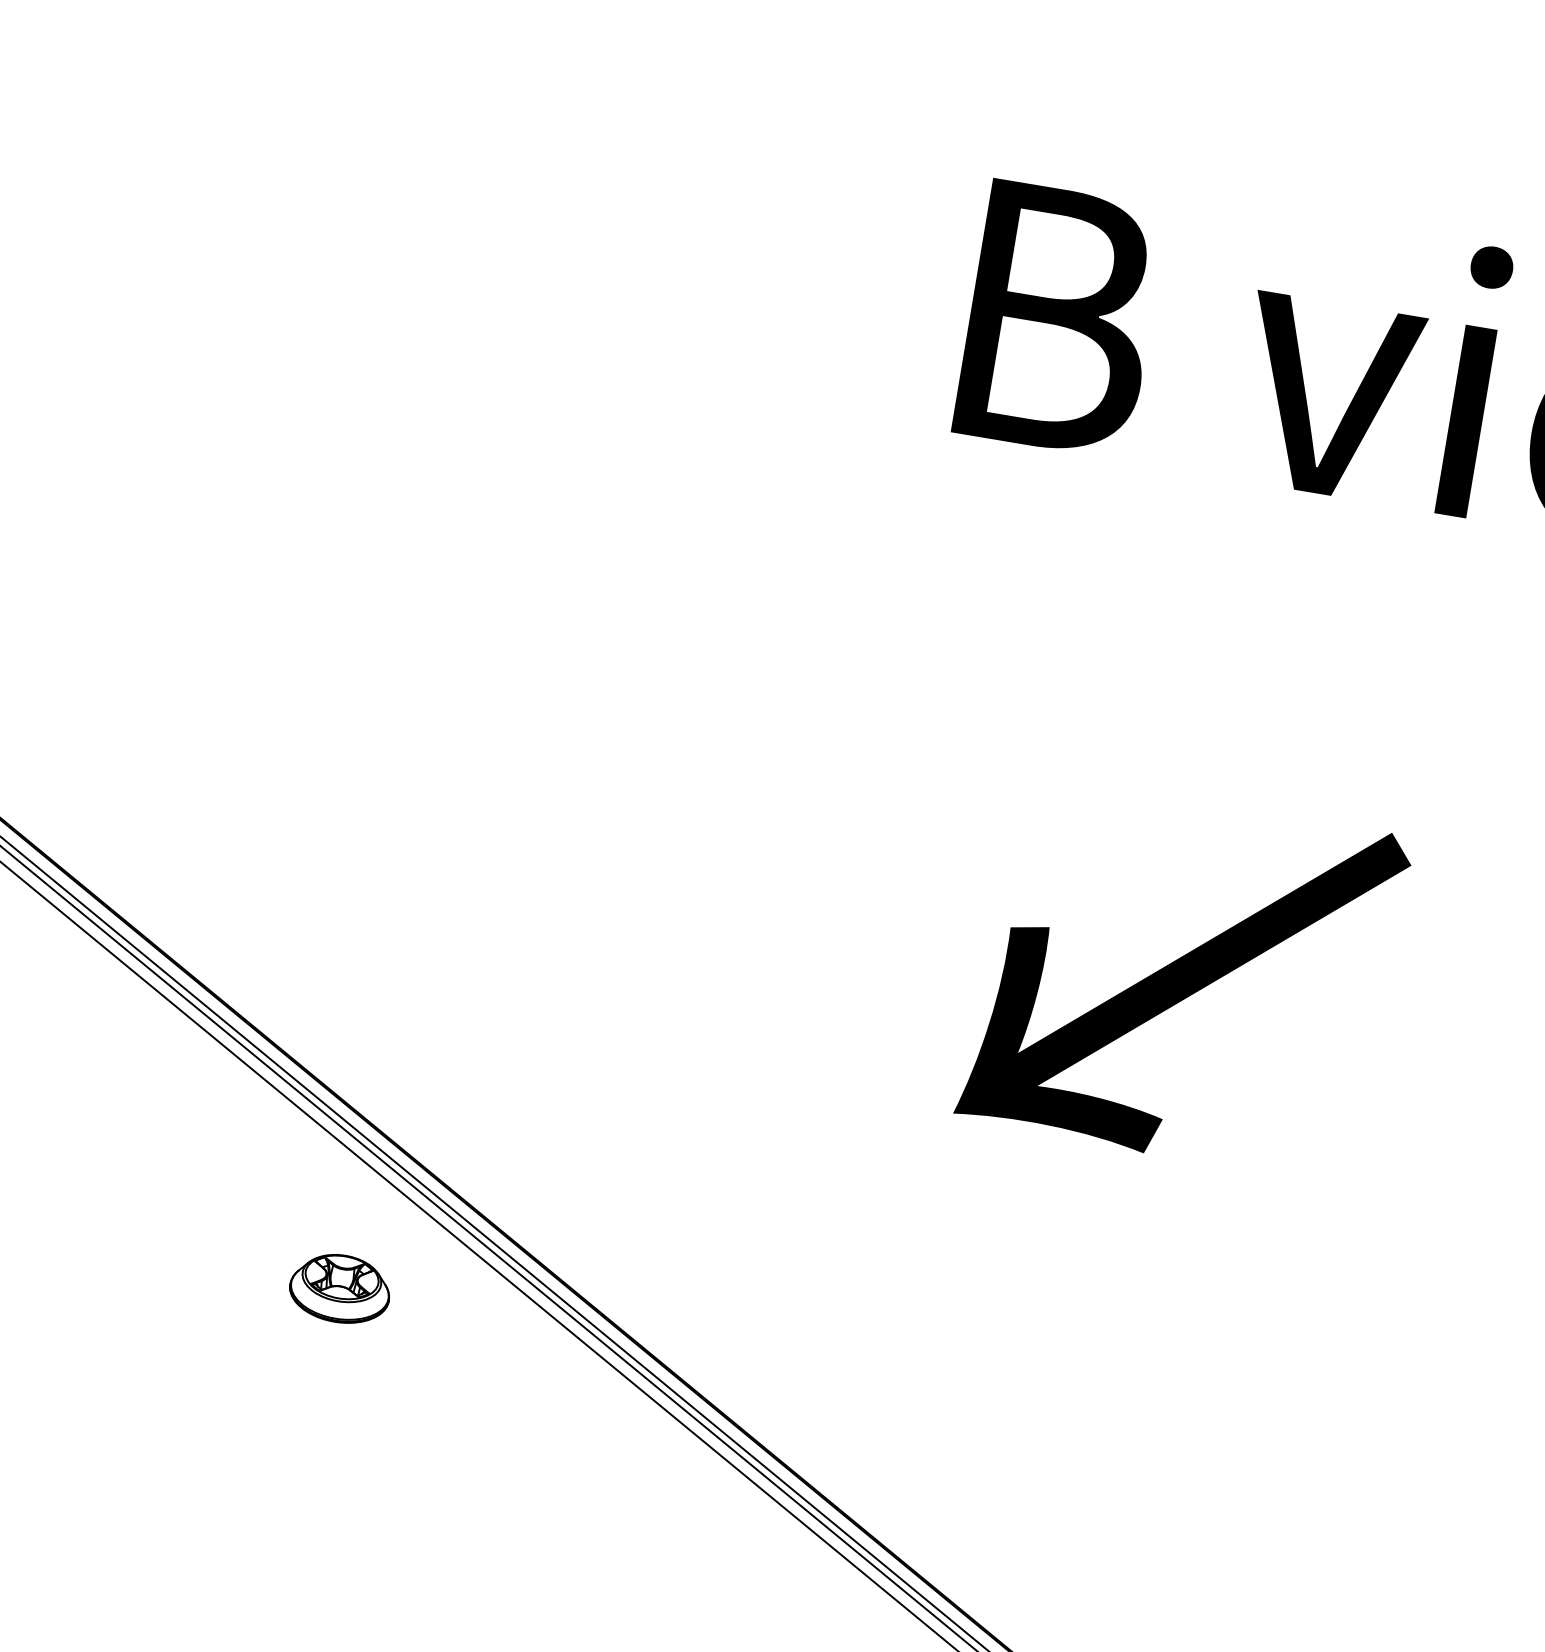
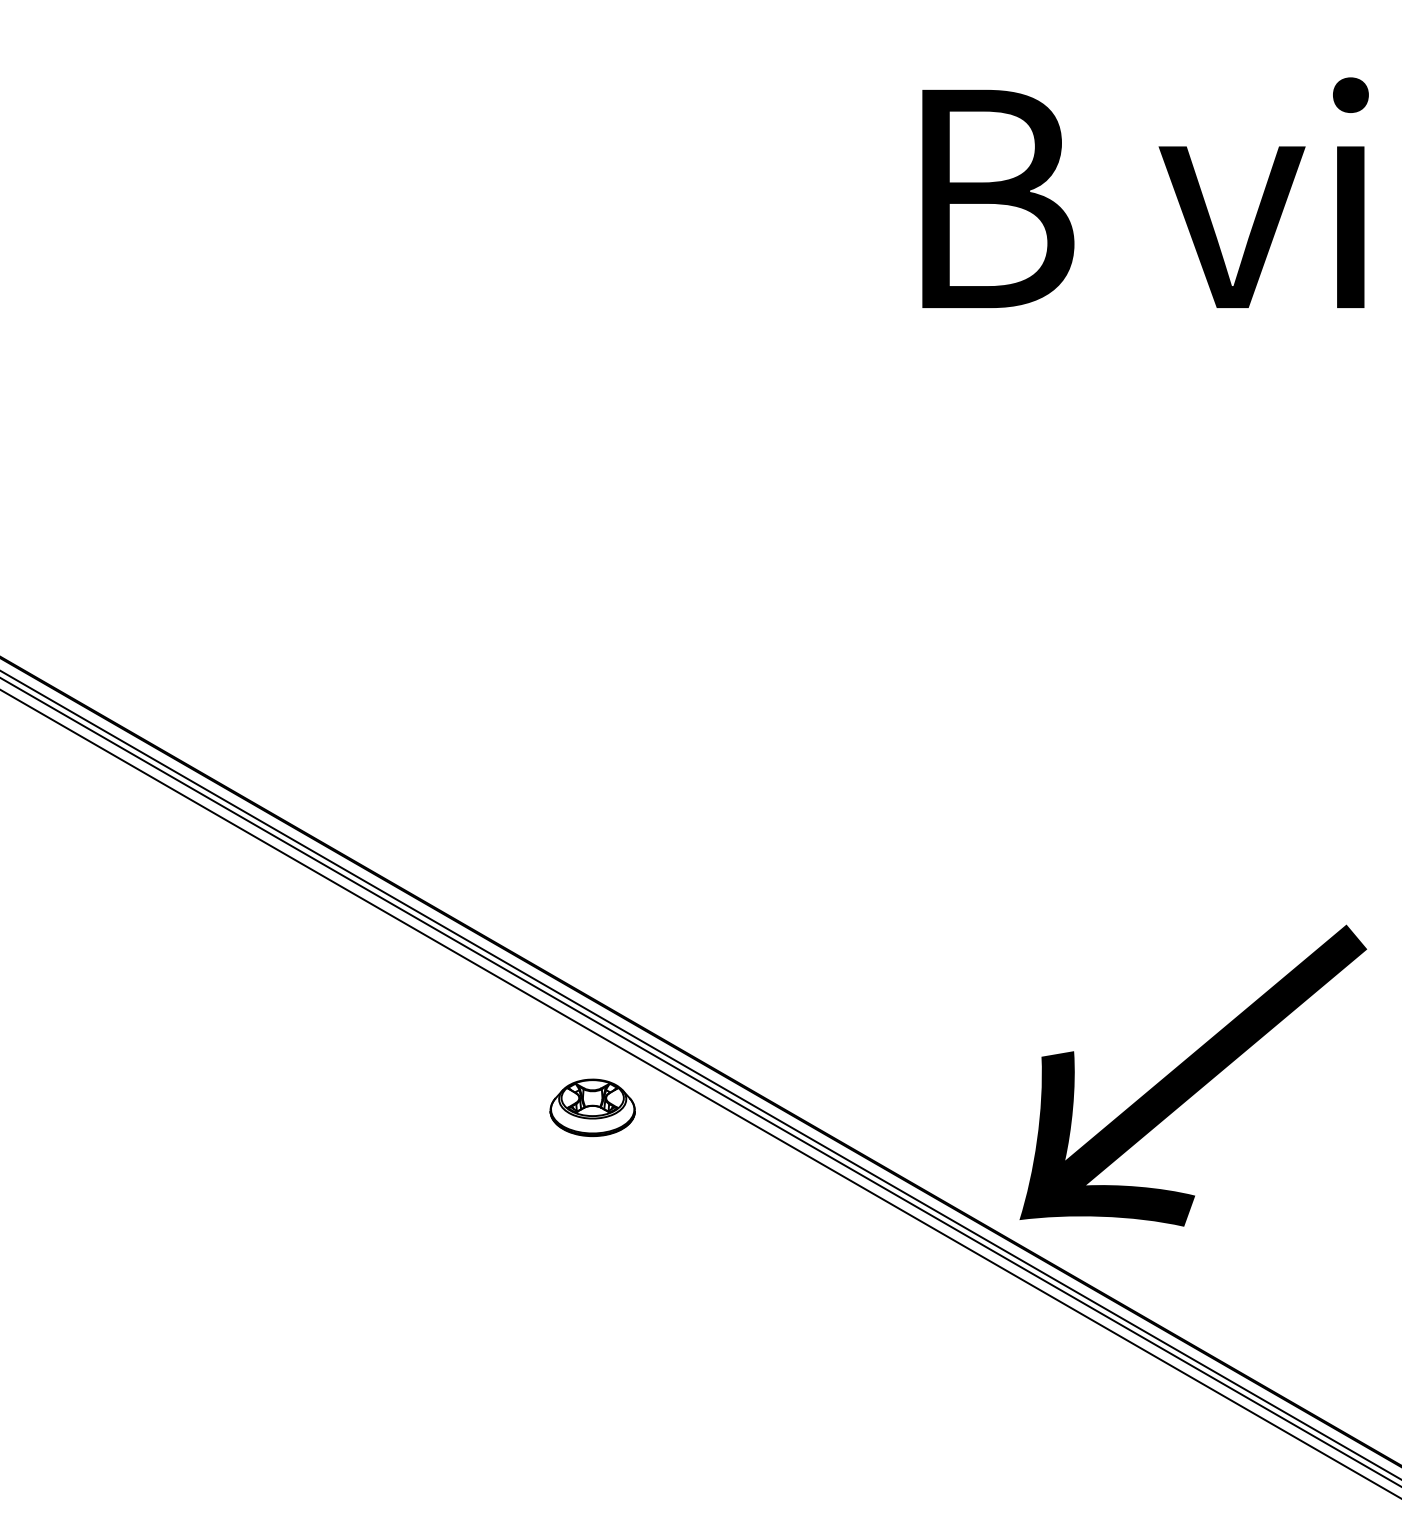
text: (1184, 978) -> (1193, 1075), moved
part: (340, 1288) -> (592, 1107), moved

